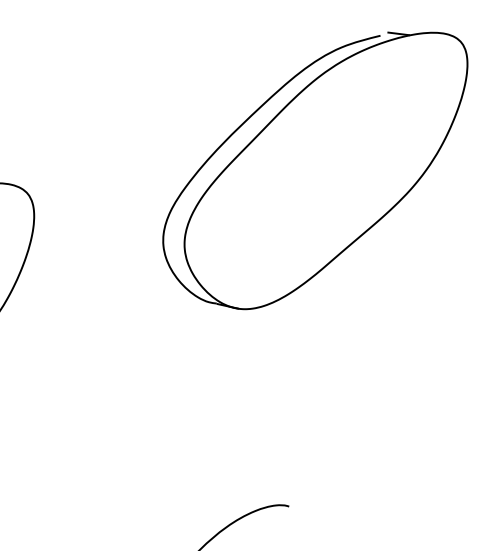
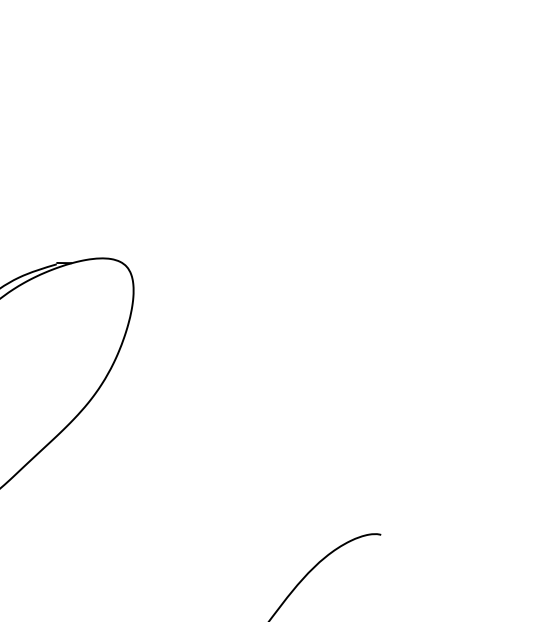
part: (314, 168) -> (384, 227), removed

